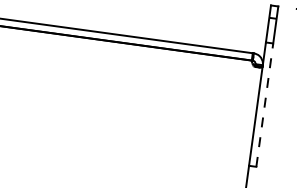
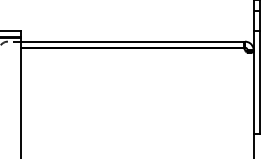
line: (264, 104) -> (259, 82), dashed -> solid

